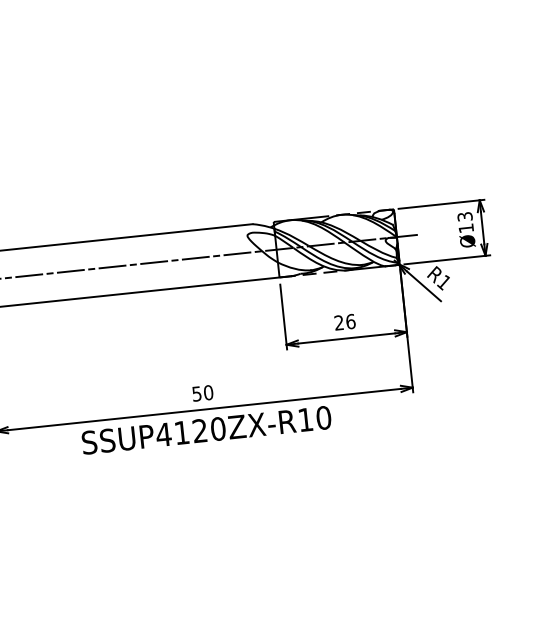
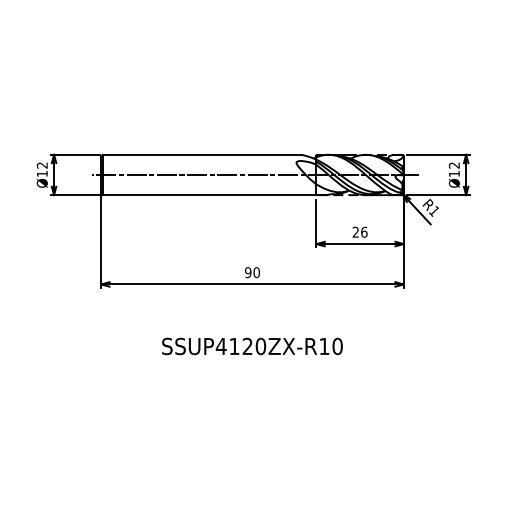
text: (465, 216) -> (454, 165), Ø13 -> Ø12
text: (197, 393) -> (248, 272), 50 -> 90
text: (206, 430) -> (252, 346), moved

